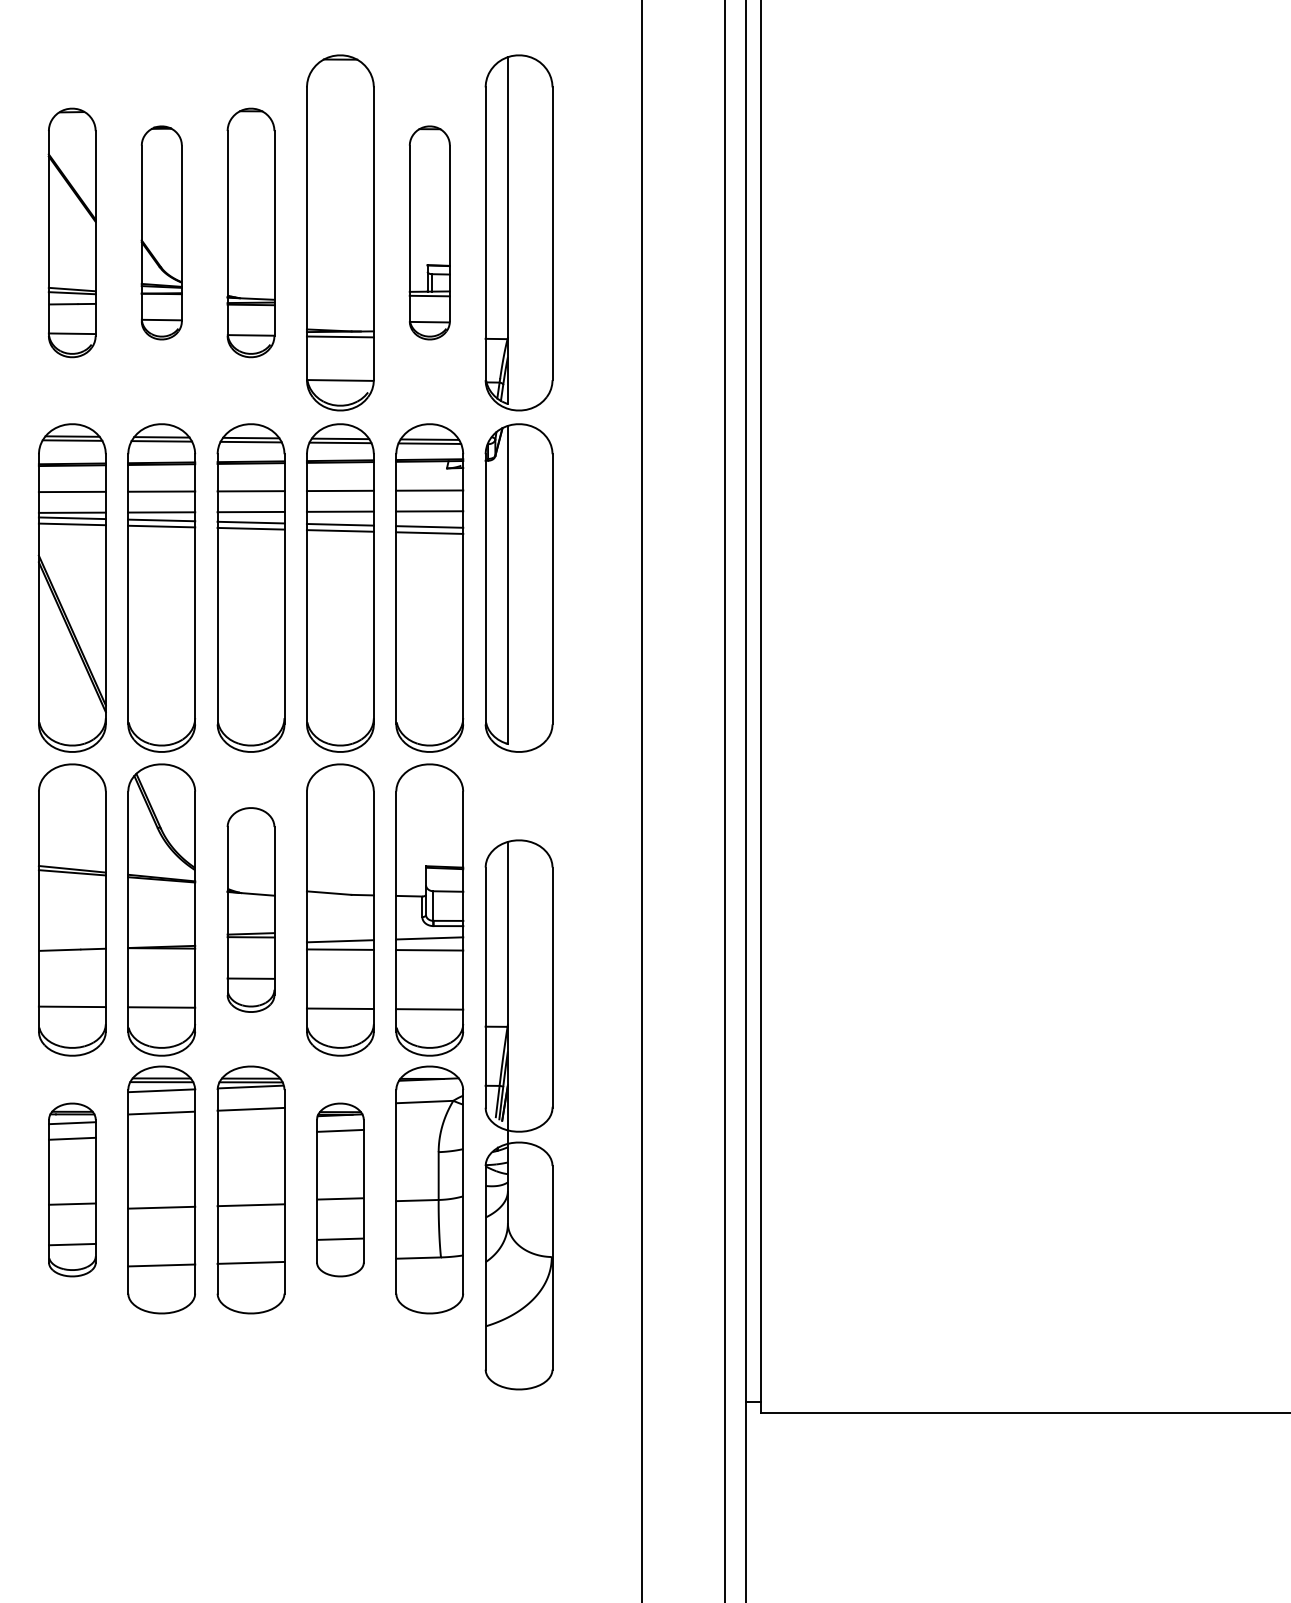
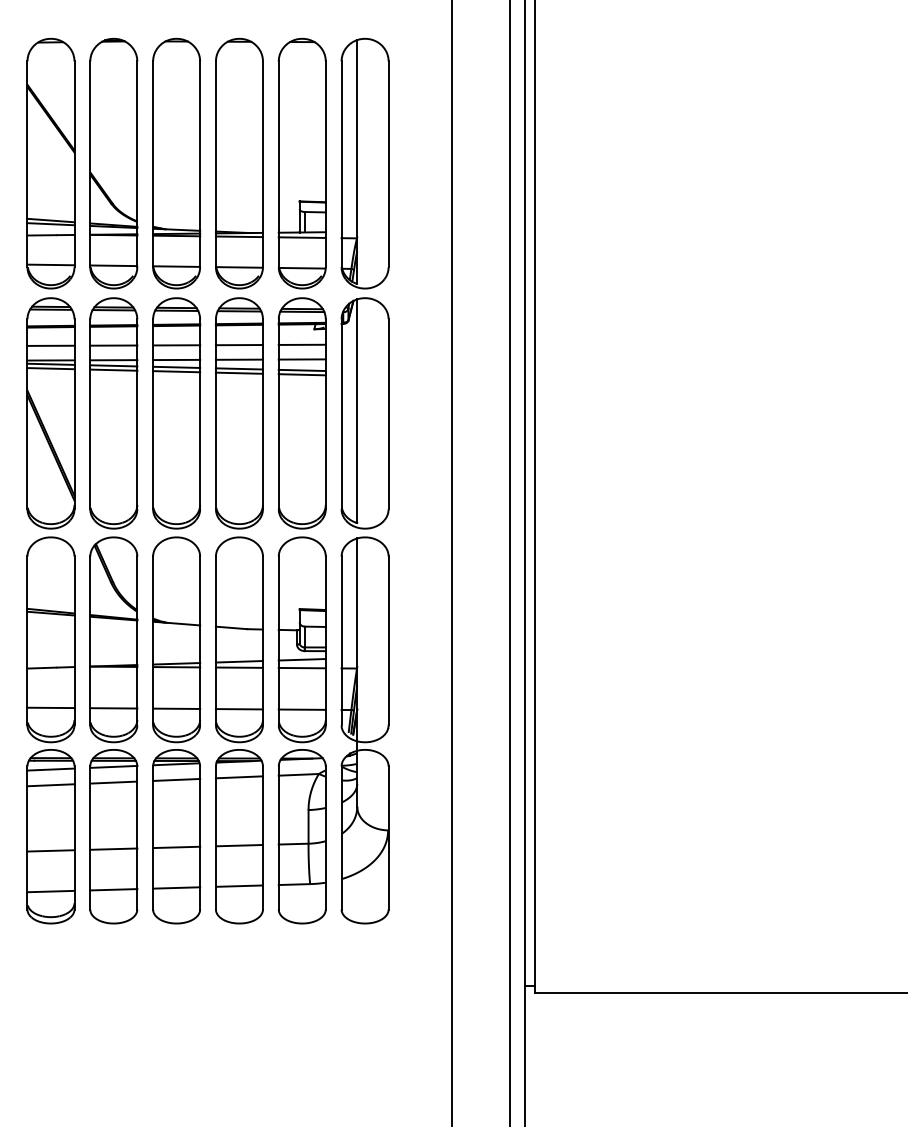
part: (71, 232) -> (50, 163), size x1.43
part: (161, 232) -> (113, 163), size x1.67
part: (250, 232) -> (176, 163), size x1.43
part: (429, 232) -> (302, 163), size x1.67
part: (250, 909) -> (176, 639), size x1.43
part: (518, 1114) -> (364, 730), moved
part: (72, 1189) -> (51, 836), size x1.43
part: (340, 1189) -> (239, 836), size x1.43

